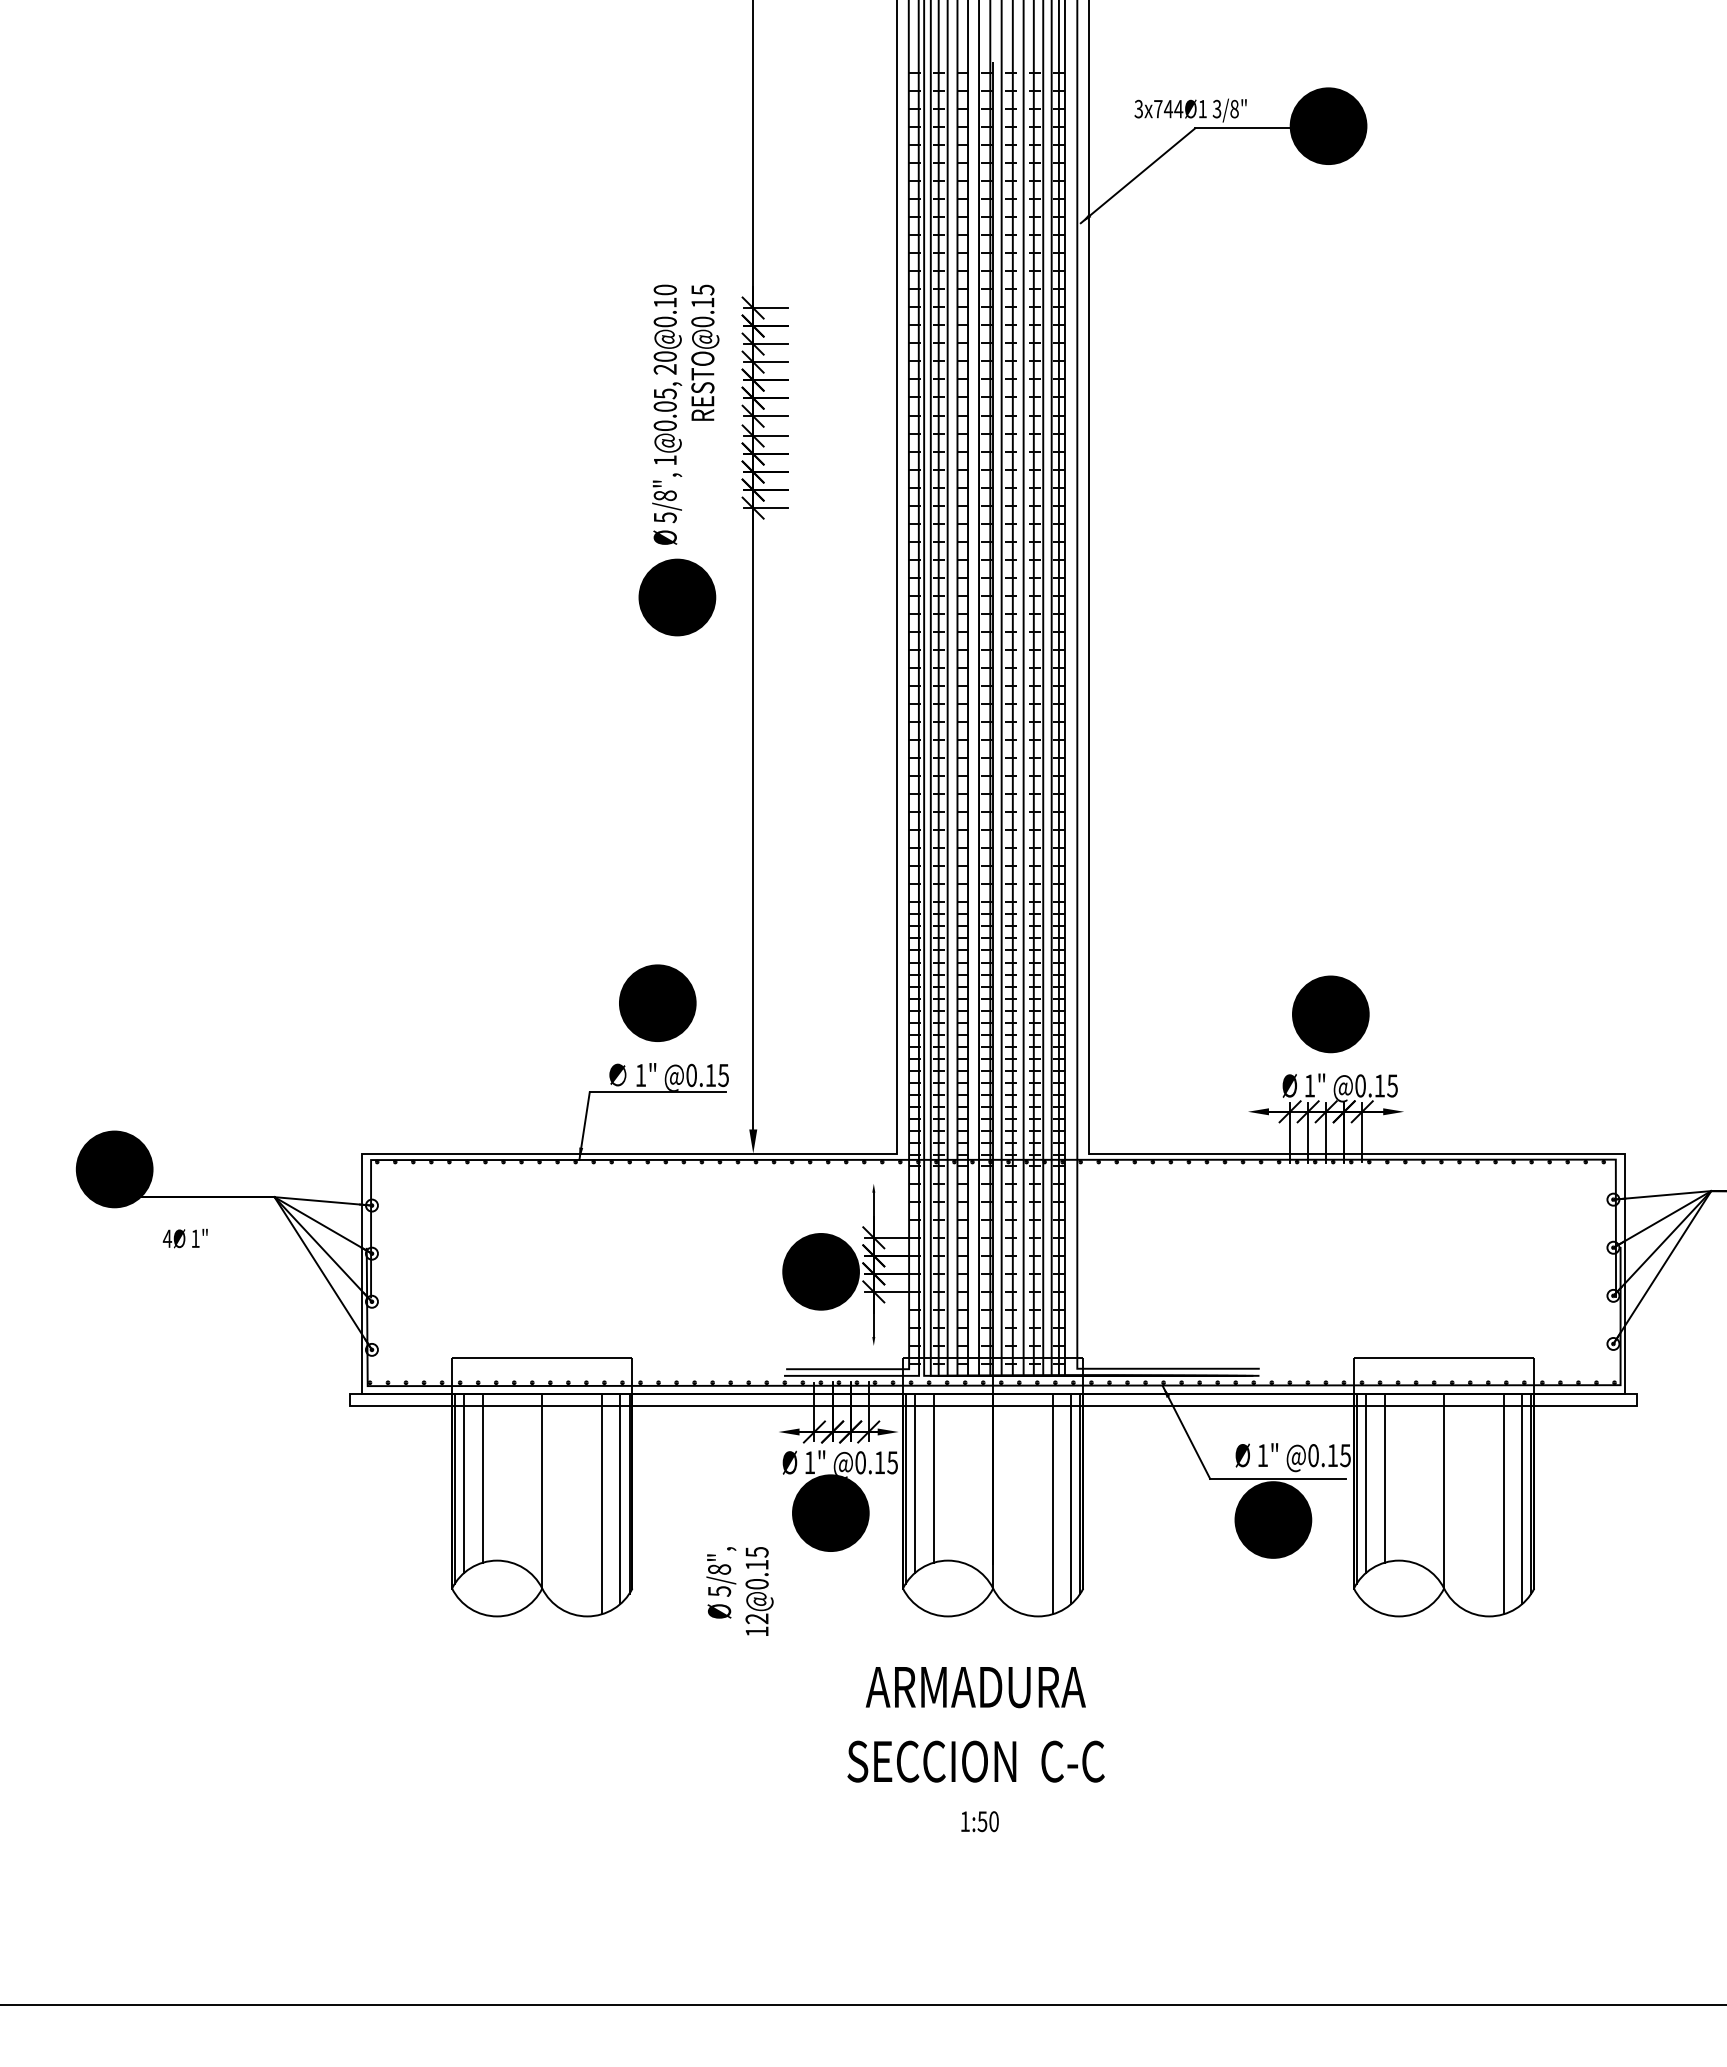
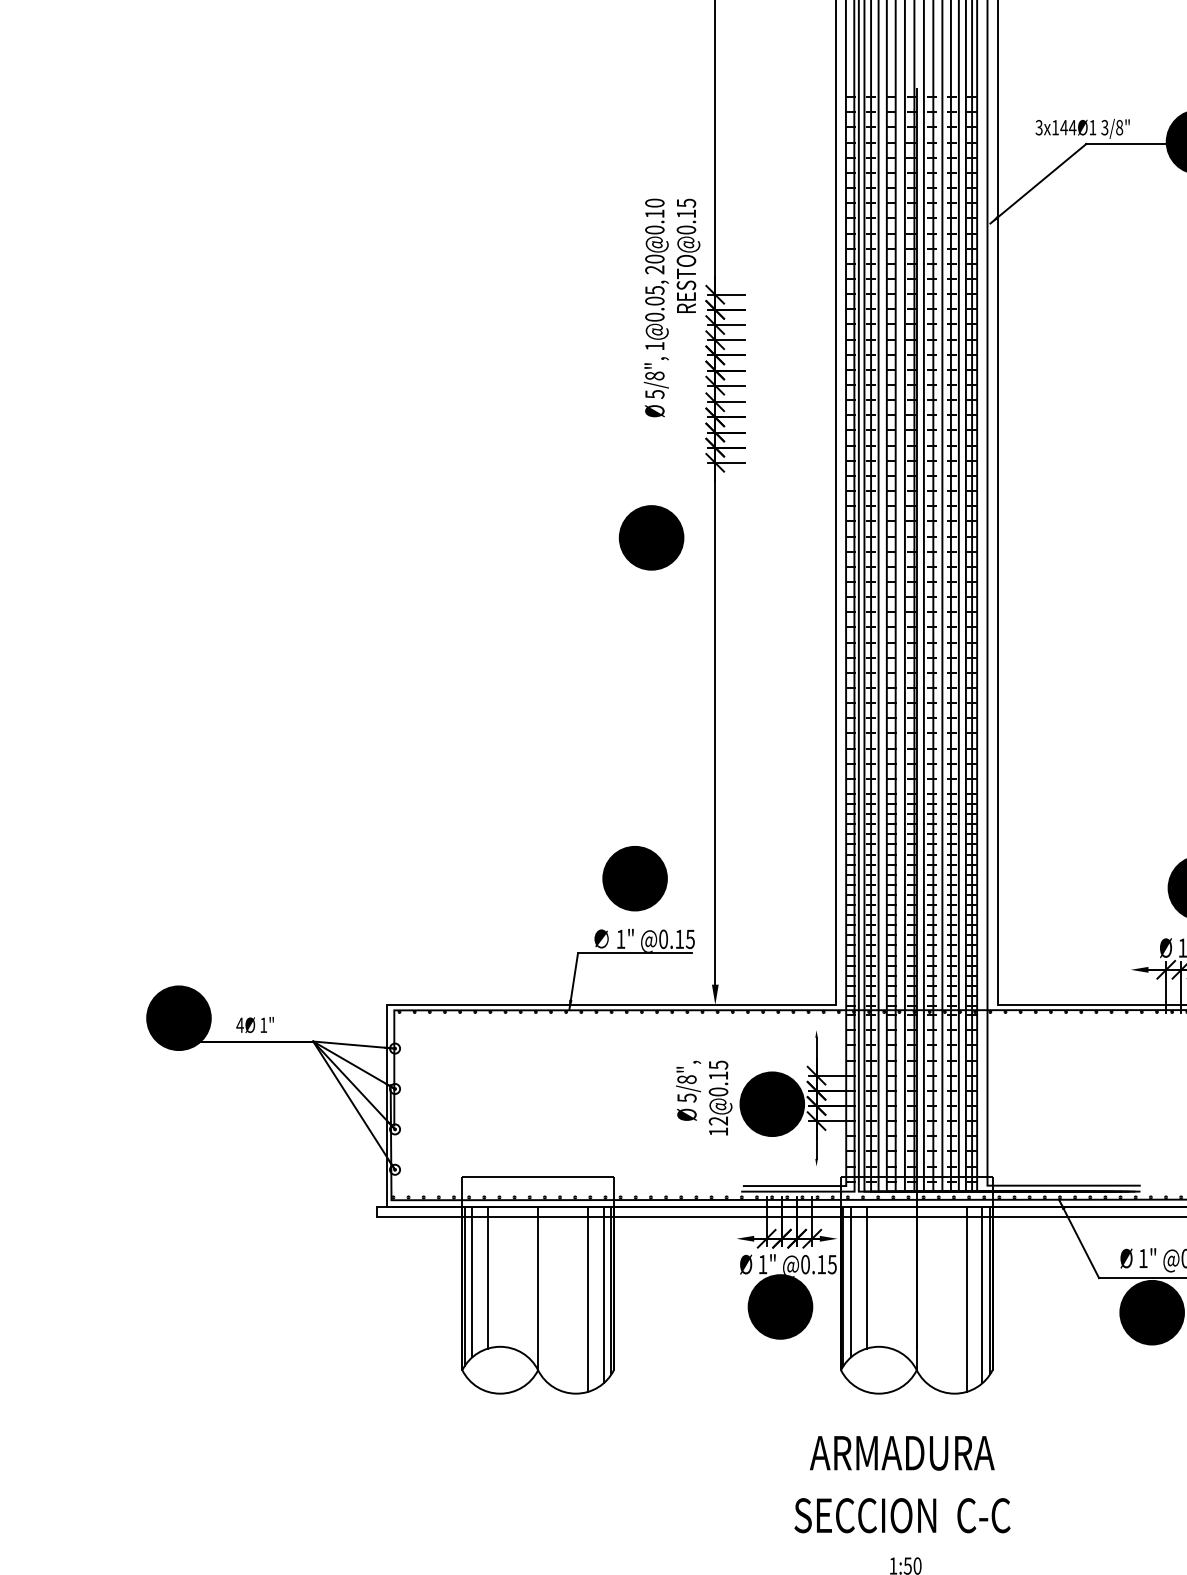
text: (1158, 109) -> (1055, 128), 3x744Ø1 -> 3x144Ø1
text: (685, 414) -> (671, 307), moved
text: (184, 1238) -> (254, 1025), moved
text: (739, 1591) -> (703, 1098), moved

